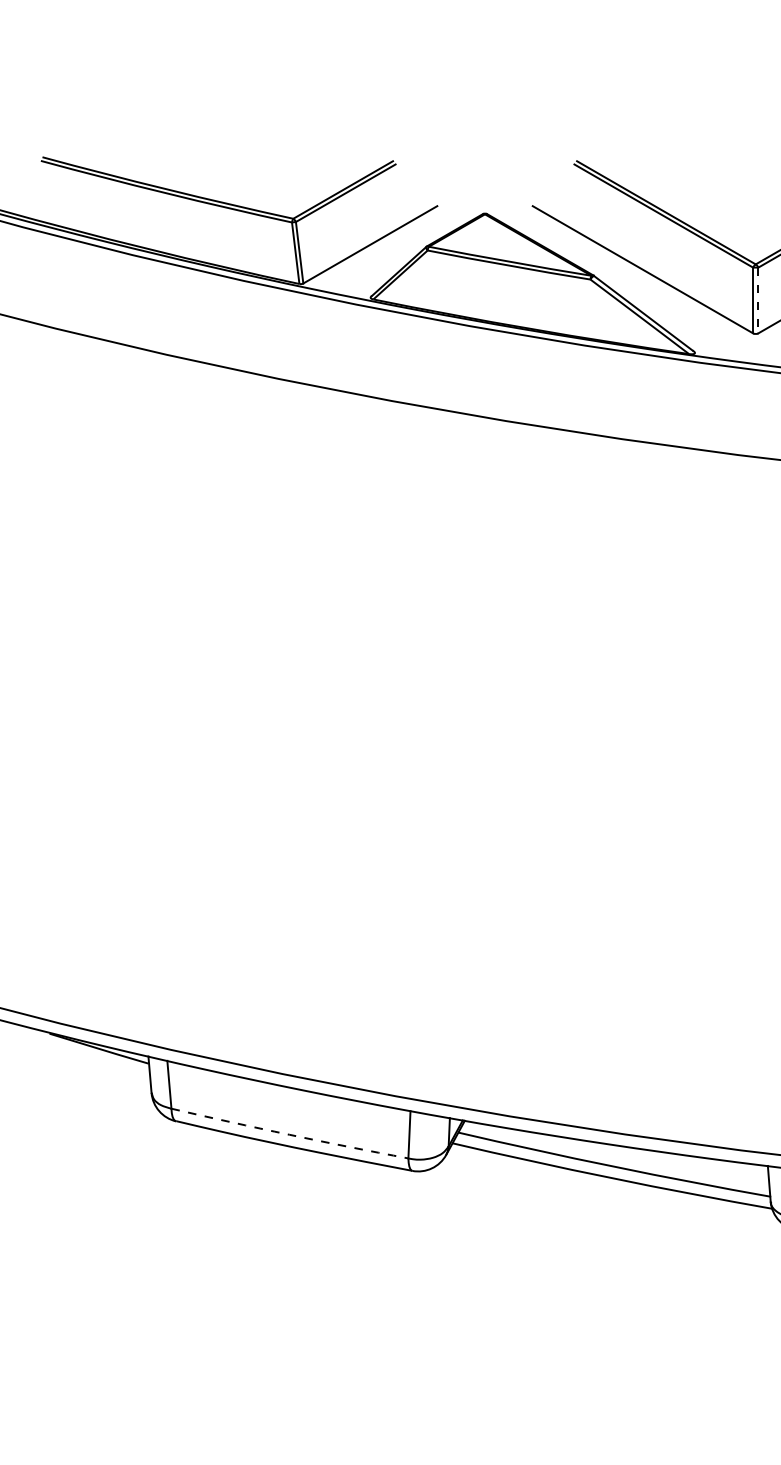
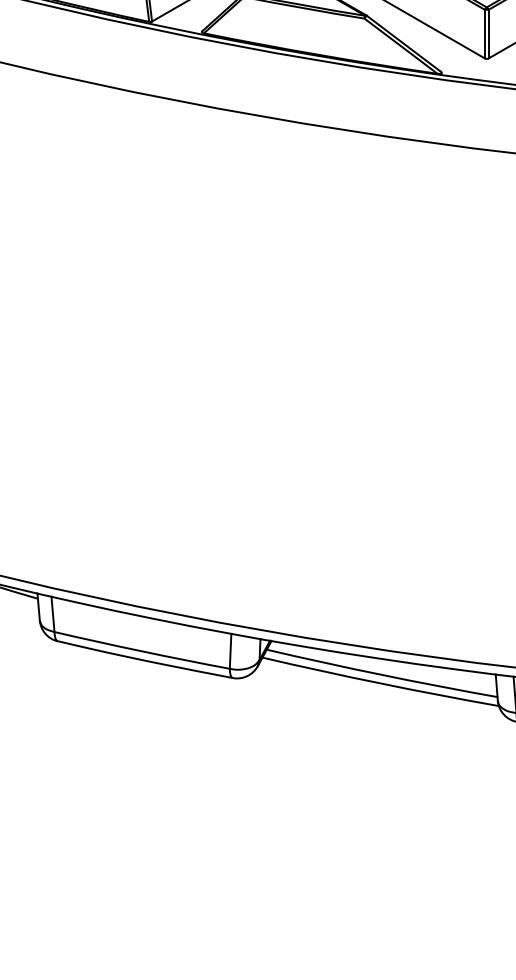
line: (758, 300) -> (488, 34), dashed -> solid
arc: (289, 1134) -> (141, 651), dashed -> solid

